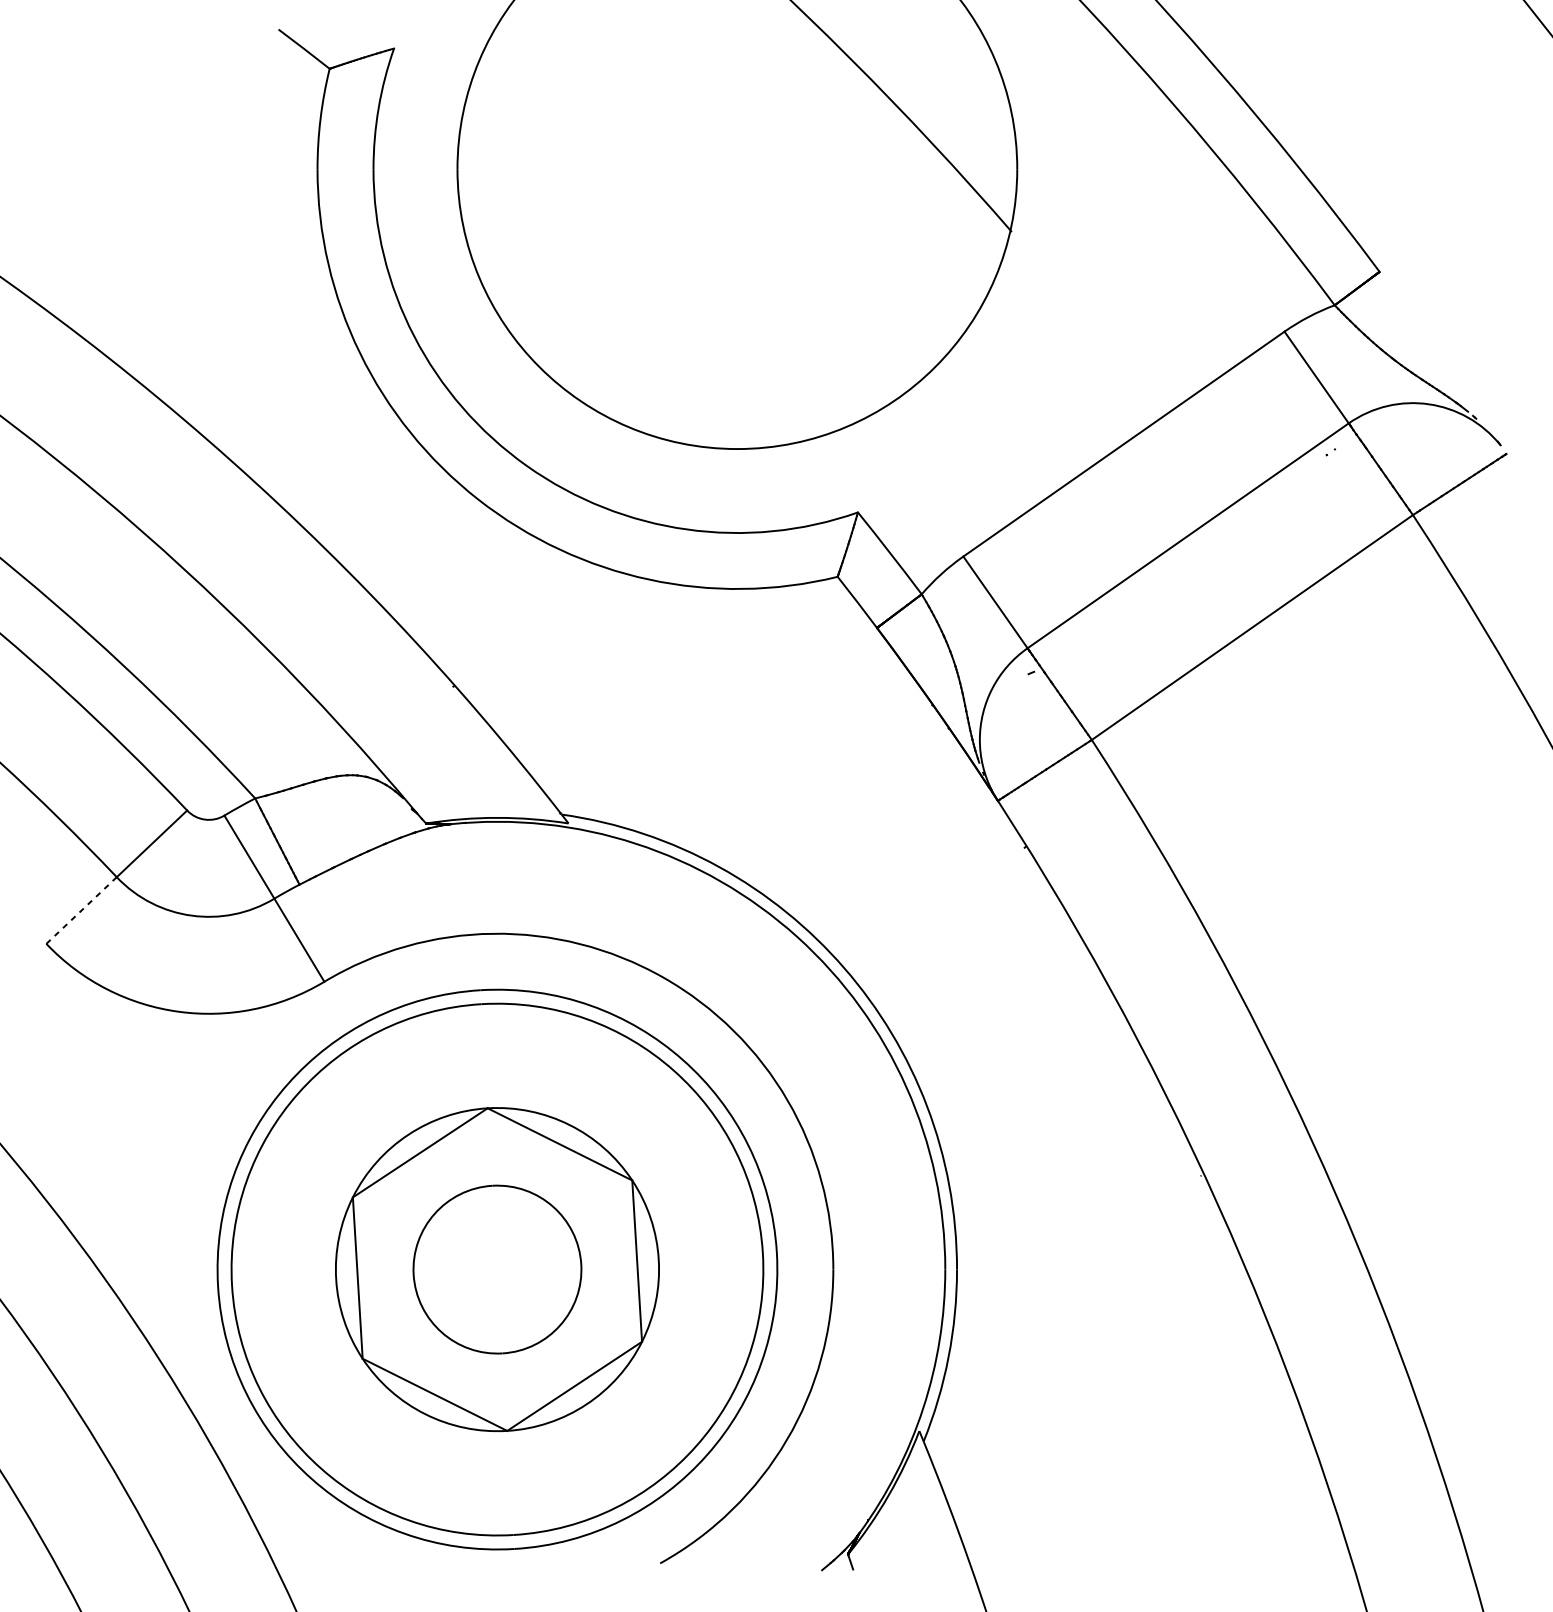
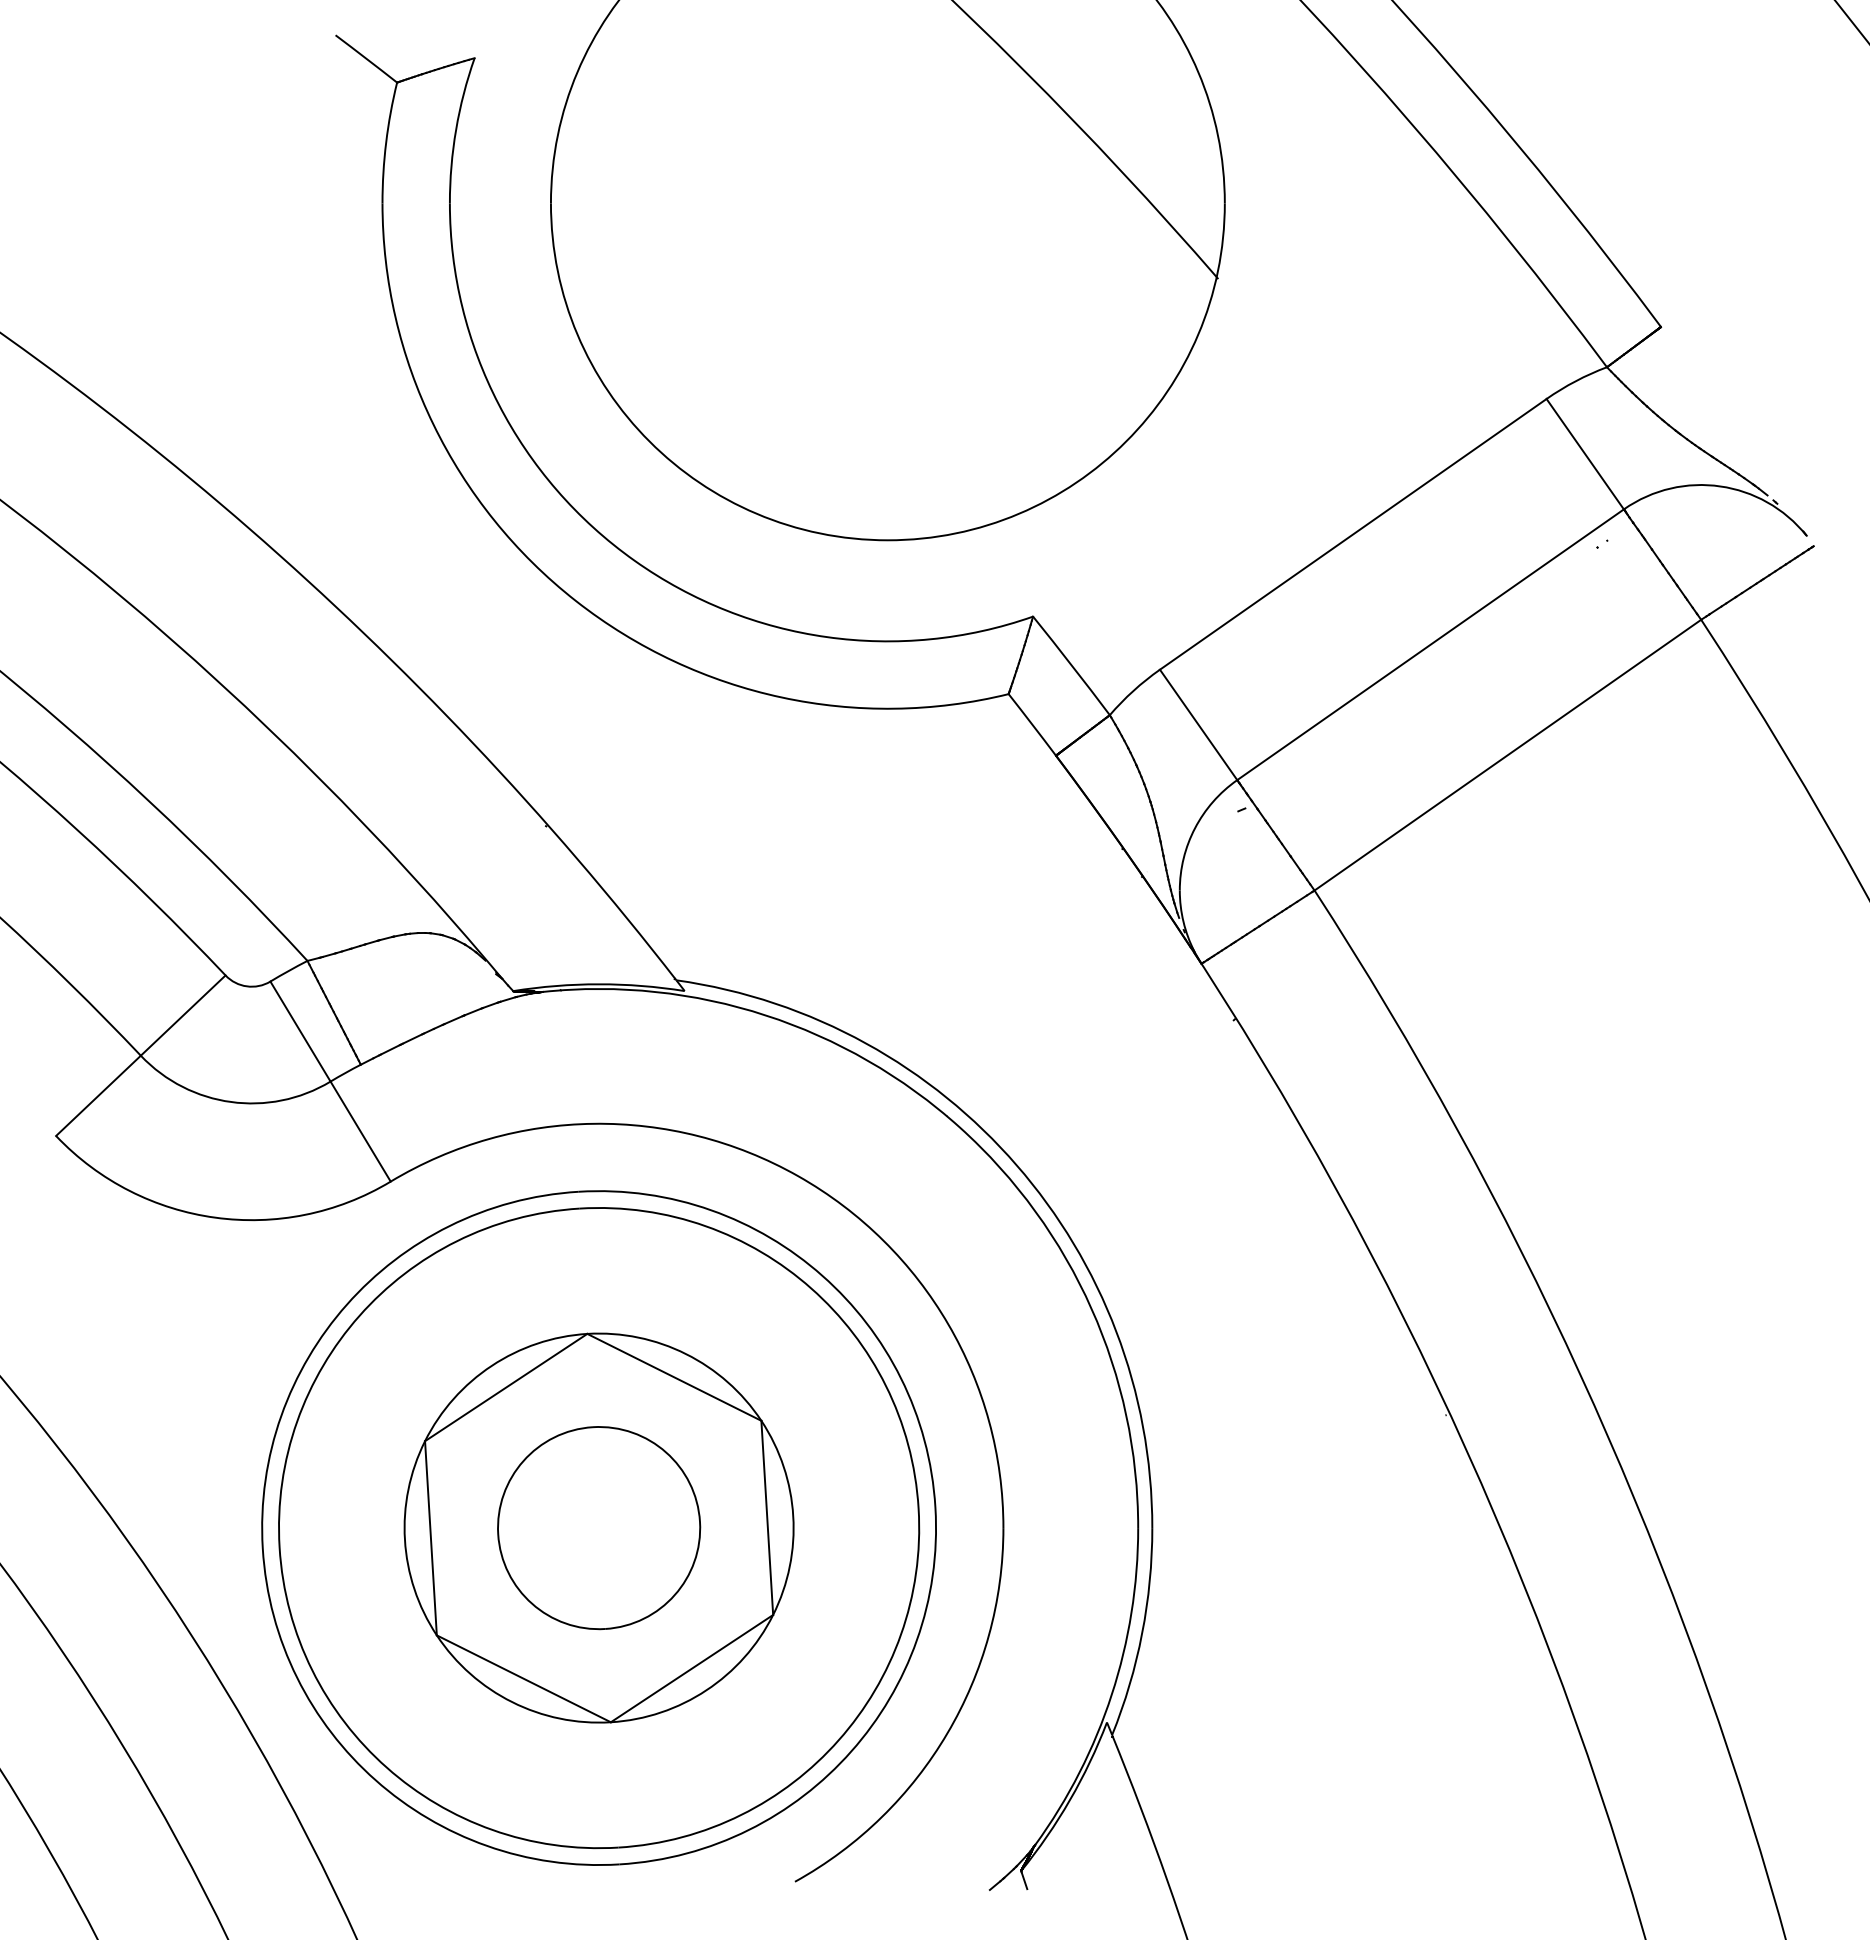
line: (81, 910) -> (98, 1095), dashed -> solid

